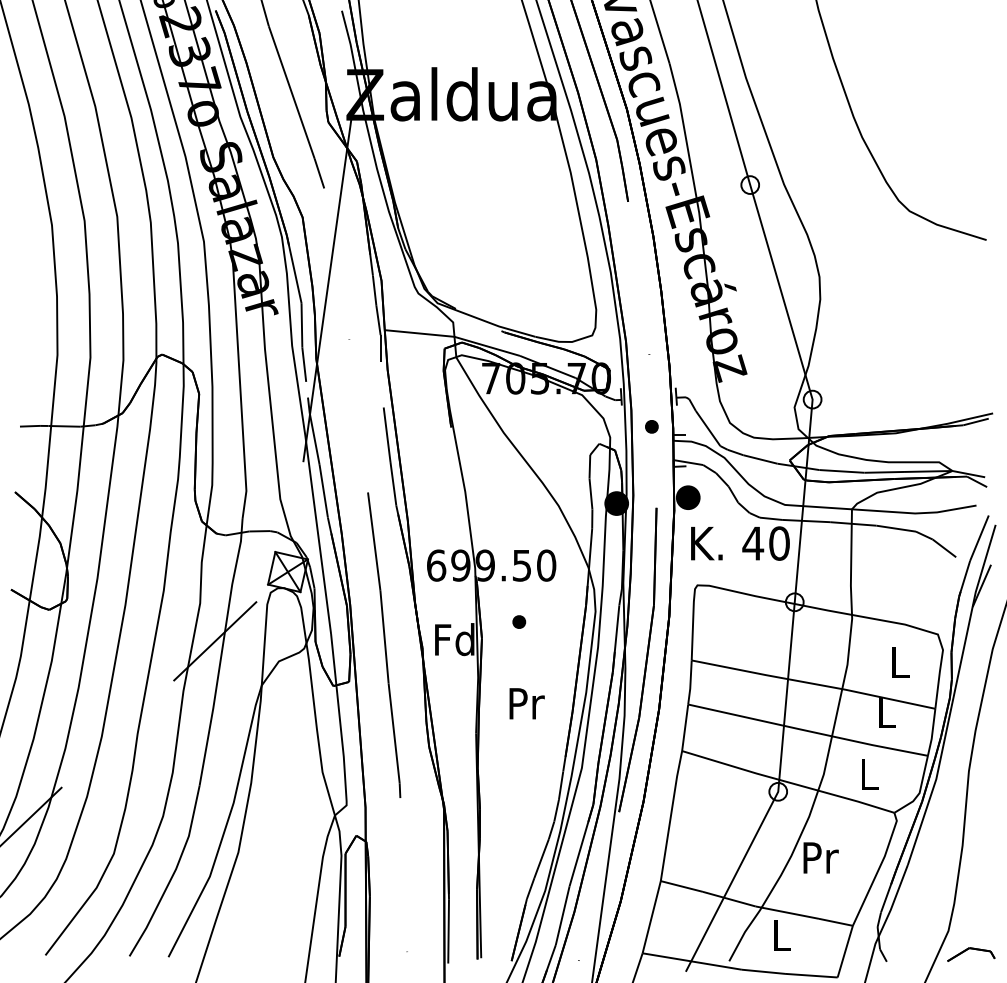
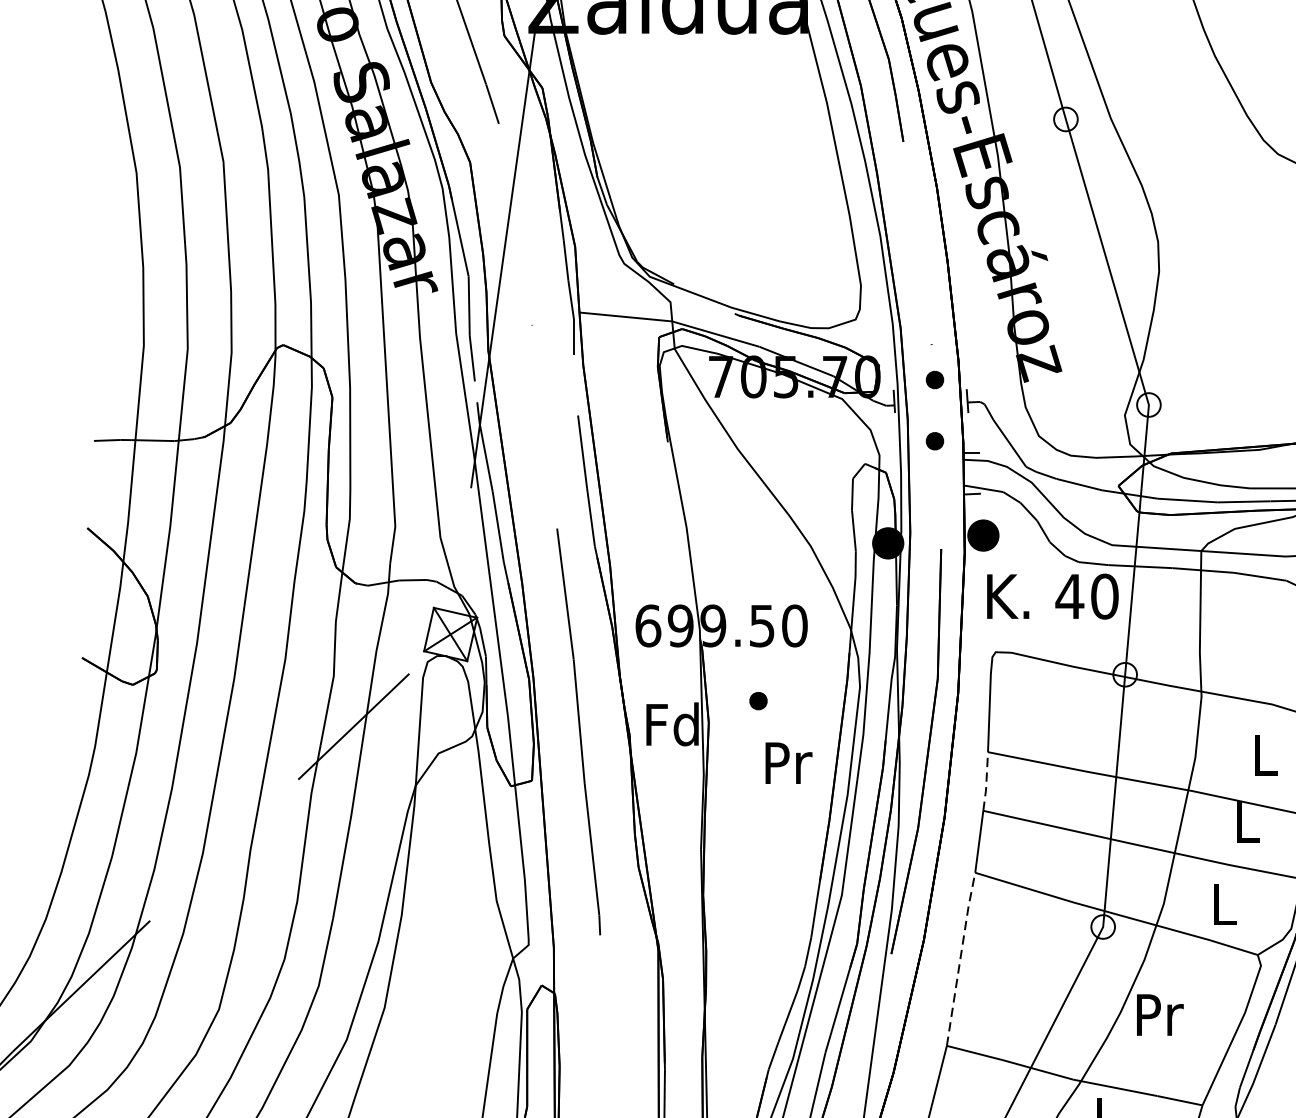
part: (651, 380) -> (934, 379), added
line: (690, 683) -> (986, 782), solid -> dashed
text: (526, 703) -> (788, 762), moved
line: (671, 815) -> (961, 958), solid -> dashed

